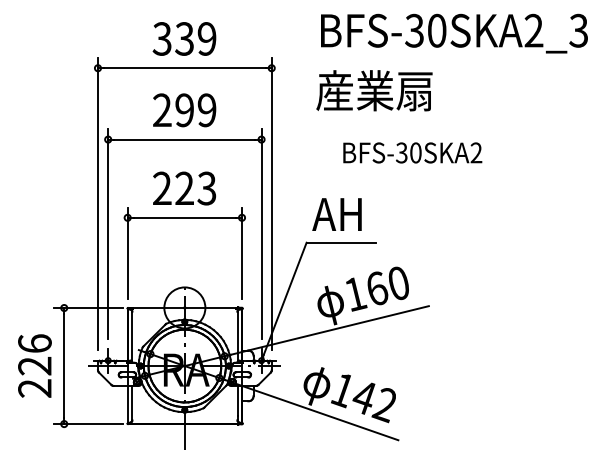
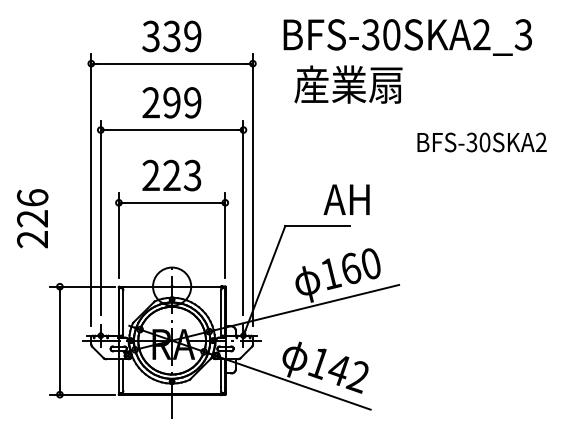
text: (454, 33) -> (407, 37), moved
text: (412, 152) -> (481, 142), moved
text: (336, 214) -> (346, 199), moved
text: (34, 365) -> (32, 218), moved

